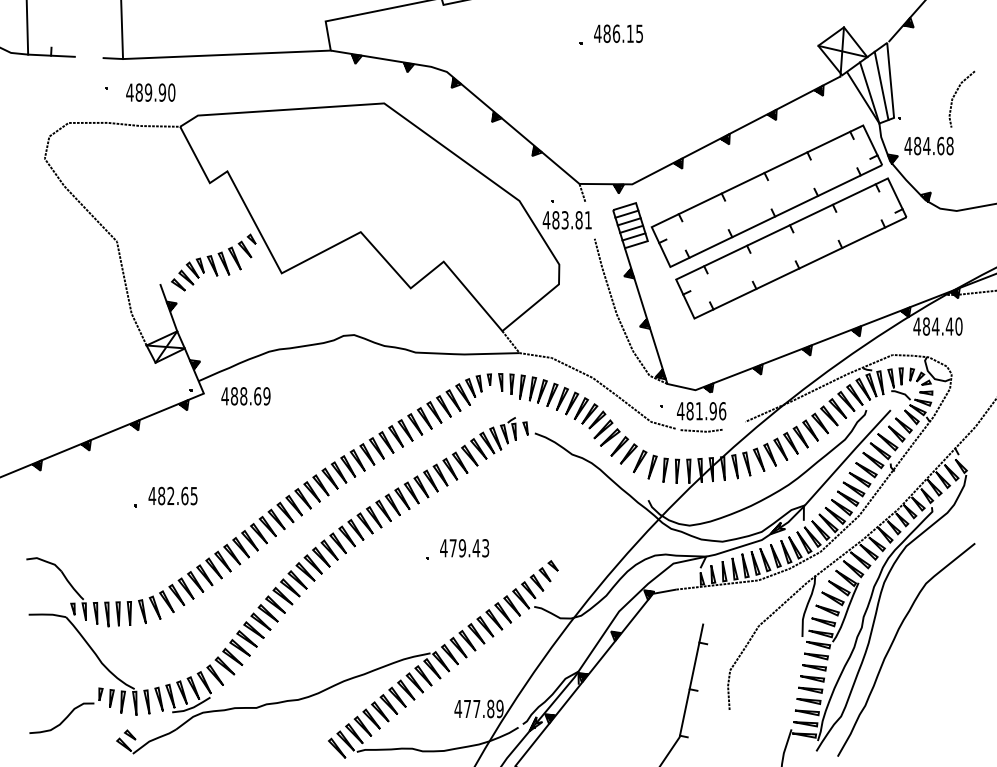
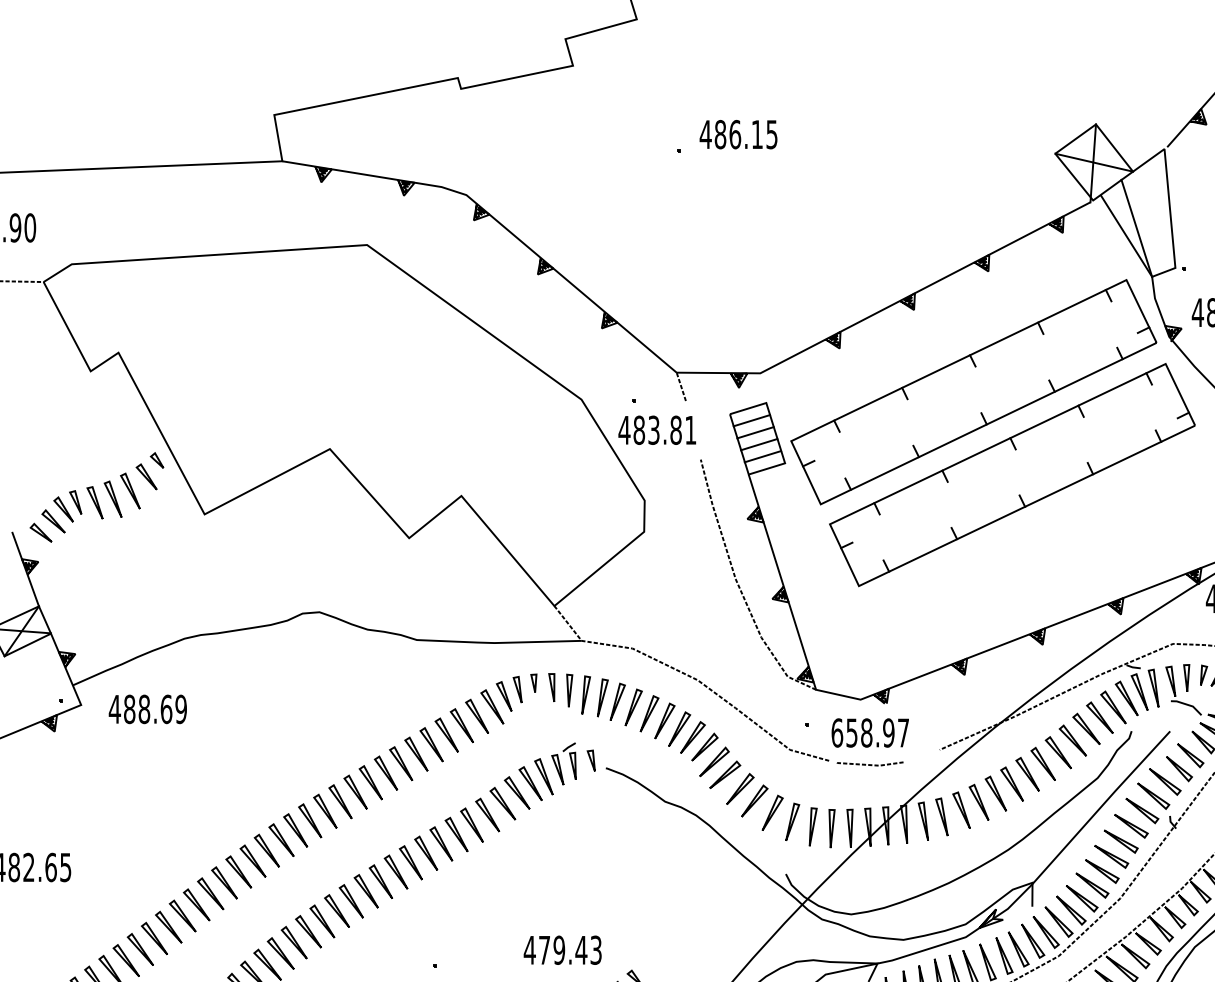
line: (881, 85) -> (1155, 216), removed
text: (701, 411) -> (870, 733), 481.96 -> 658.97
text: (464, 548) -> (562, 950), moved

